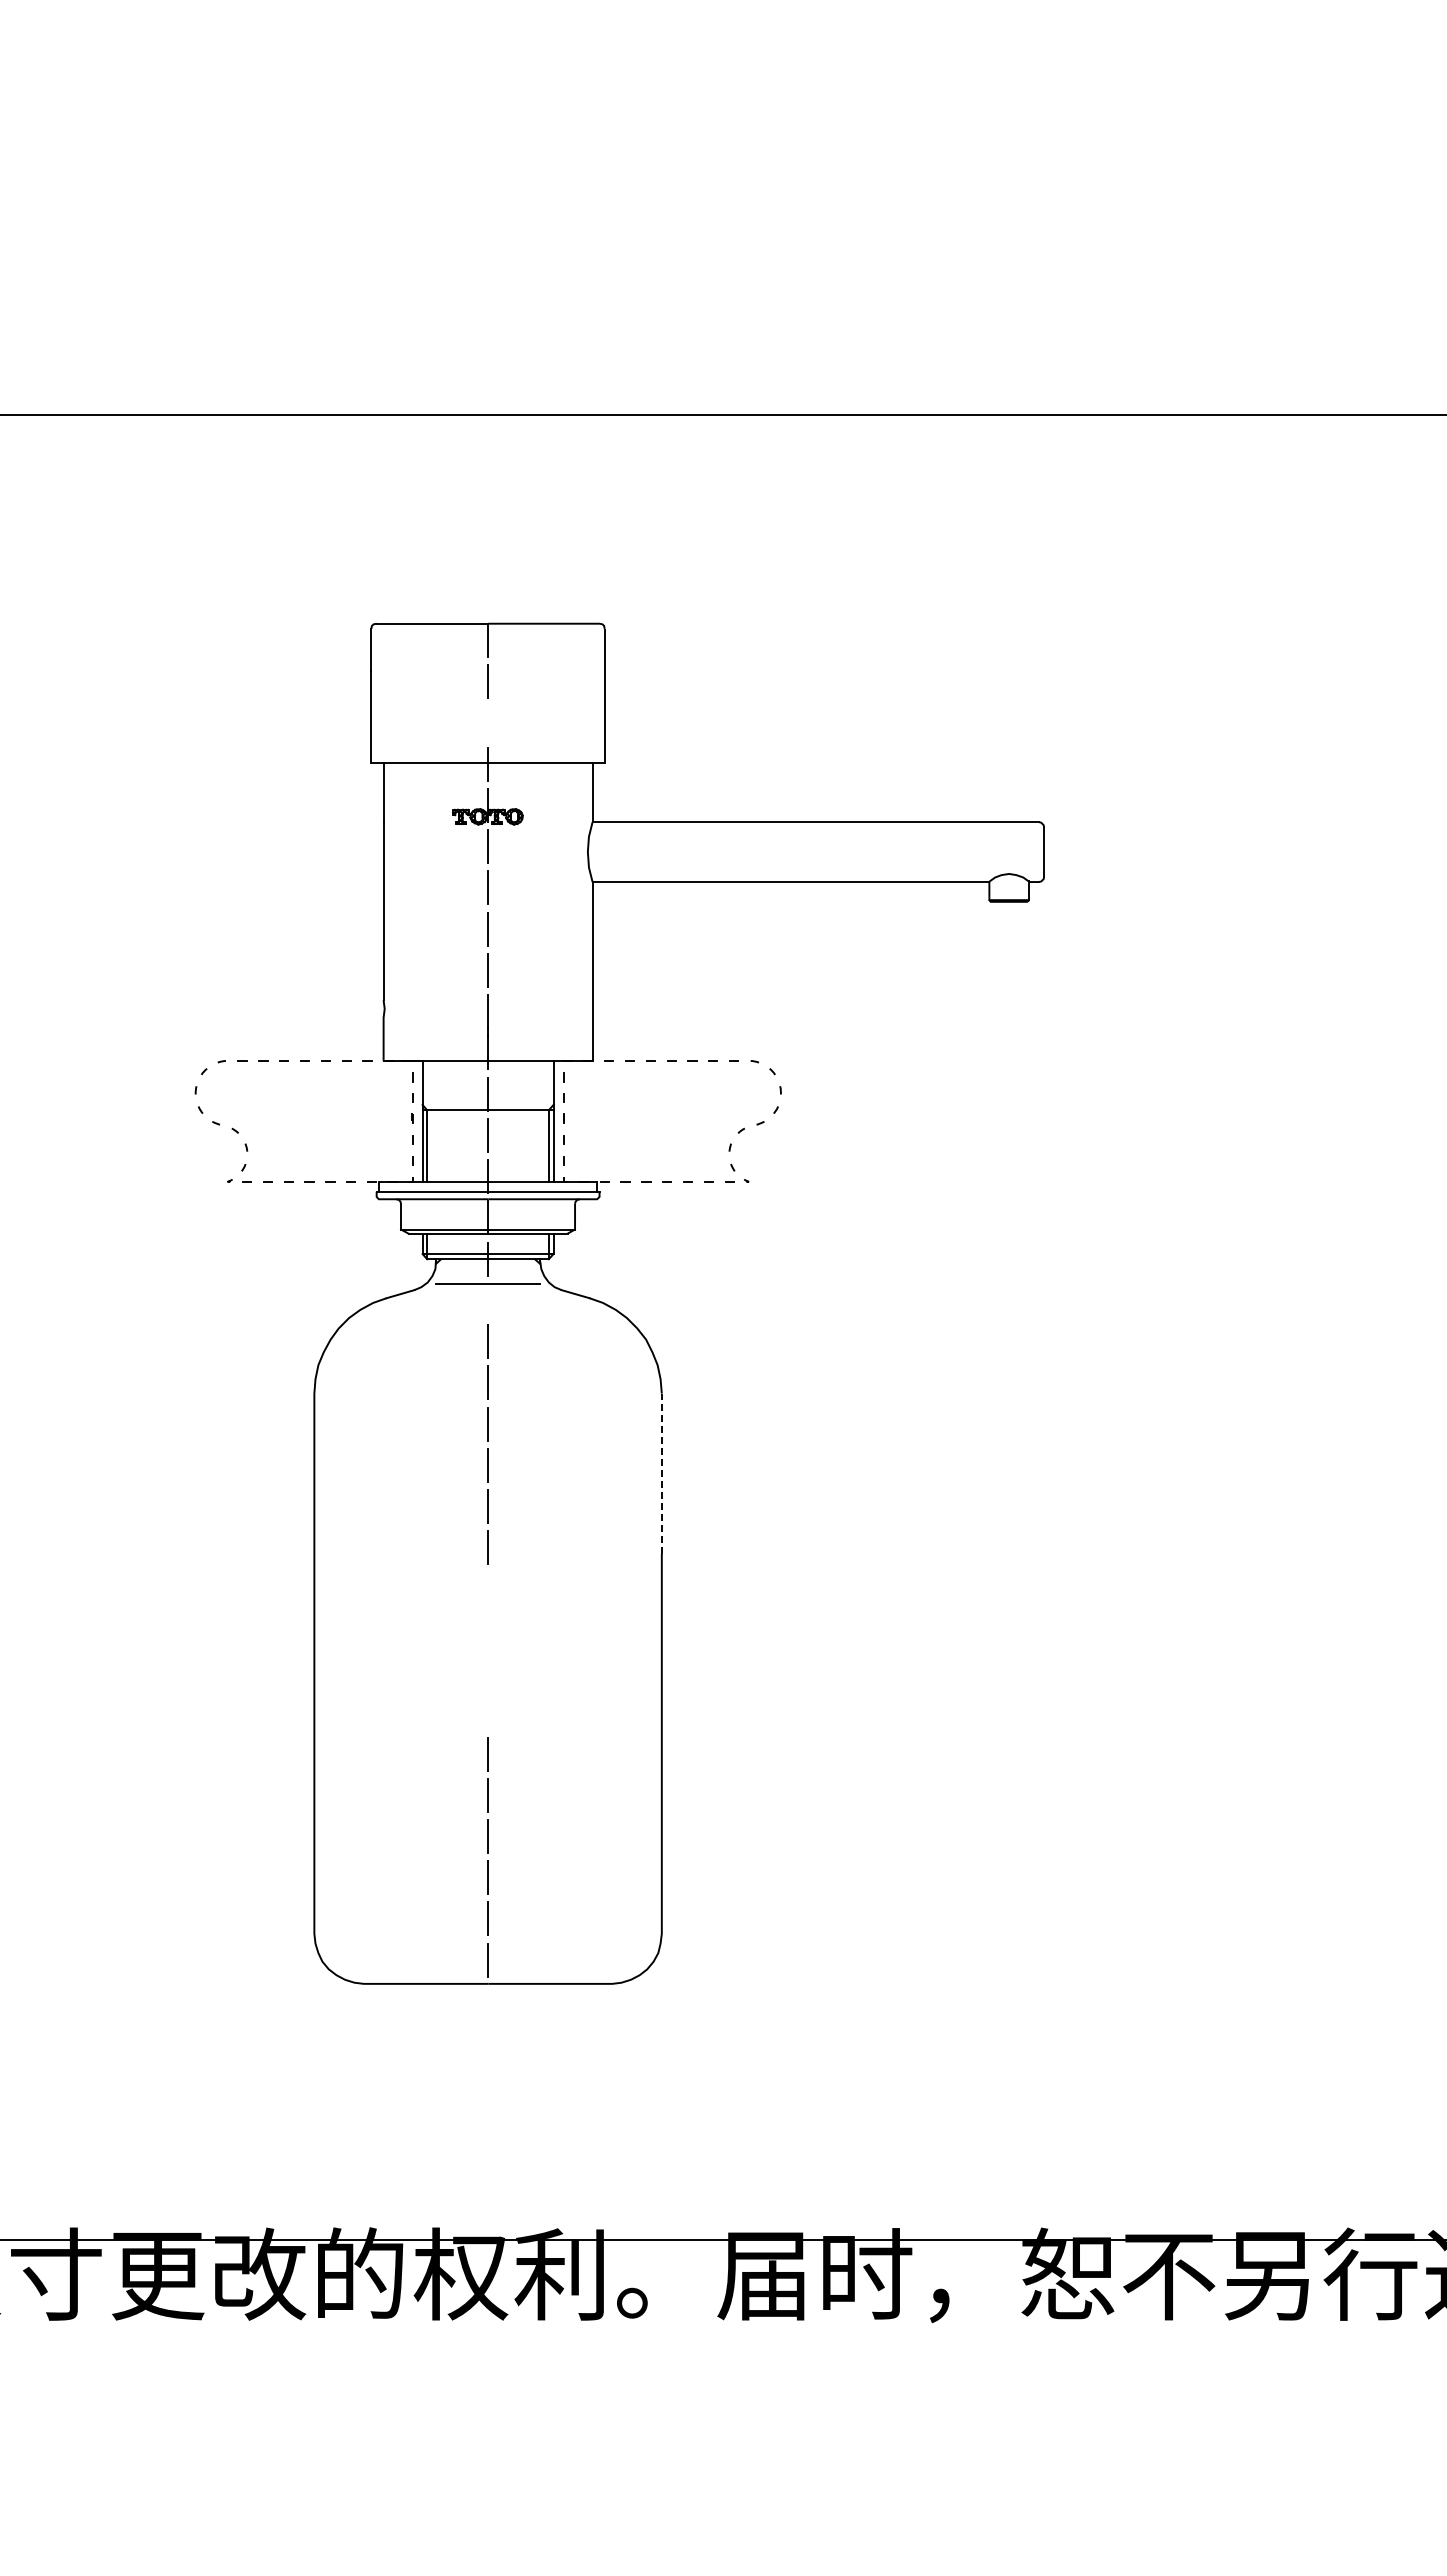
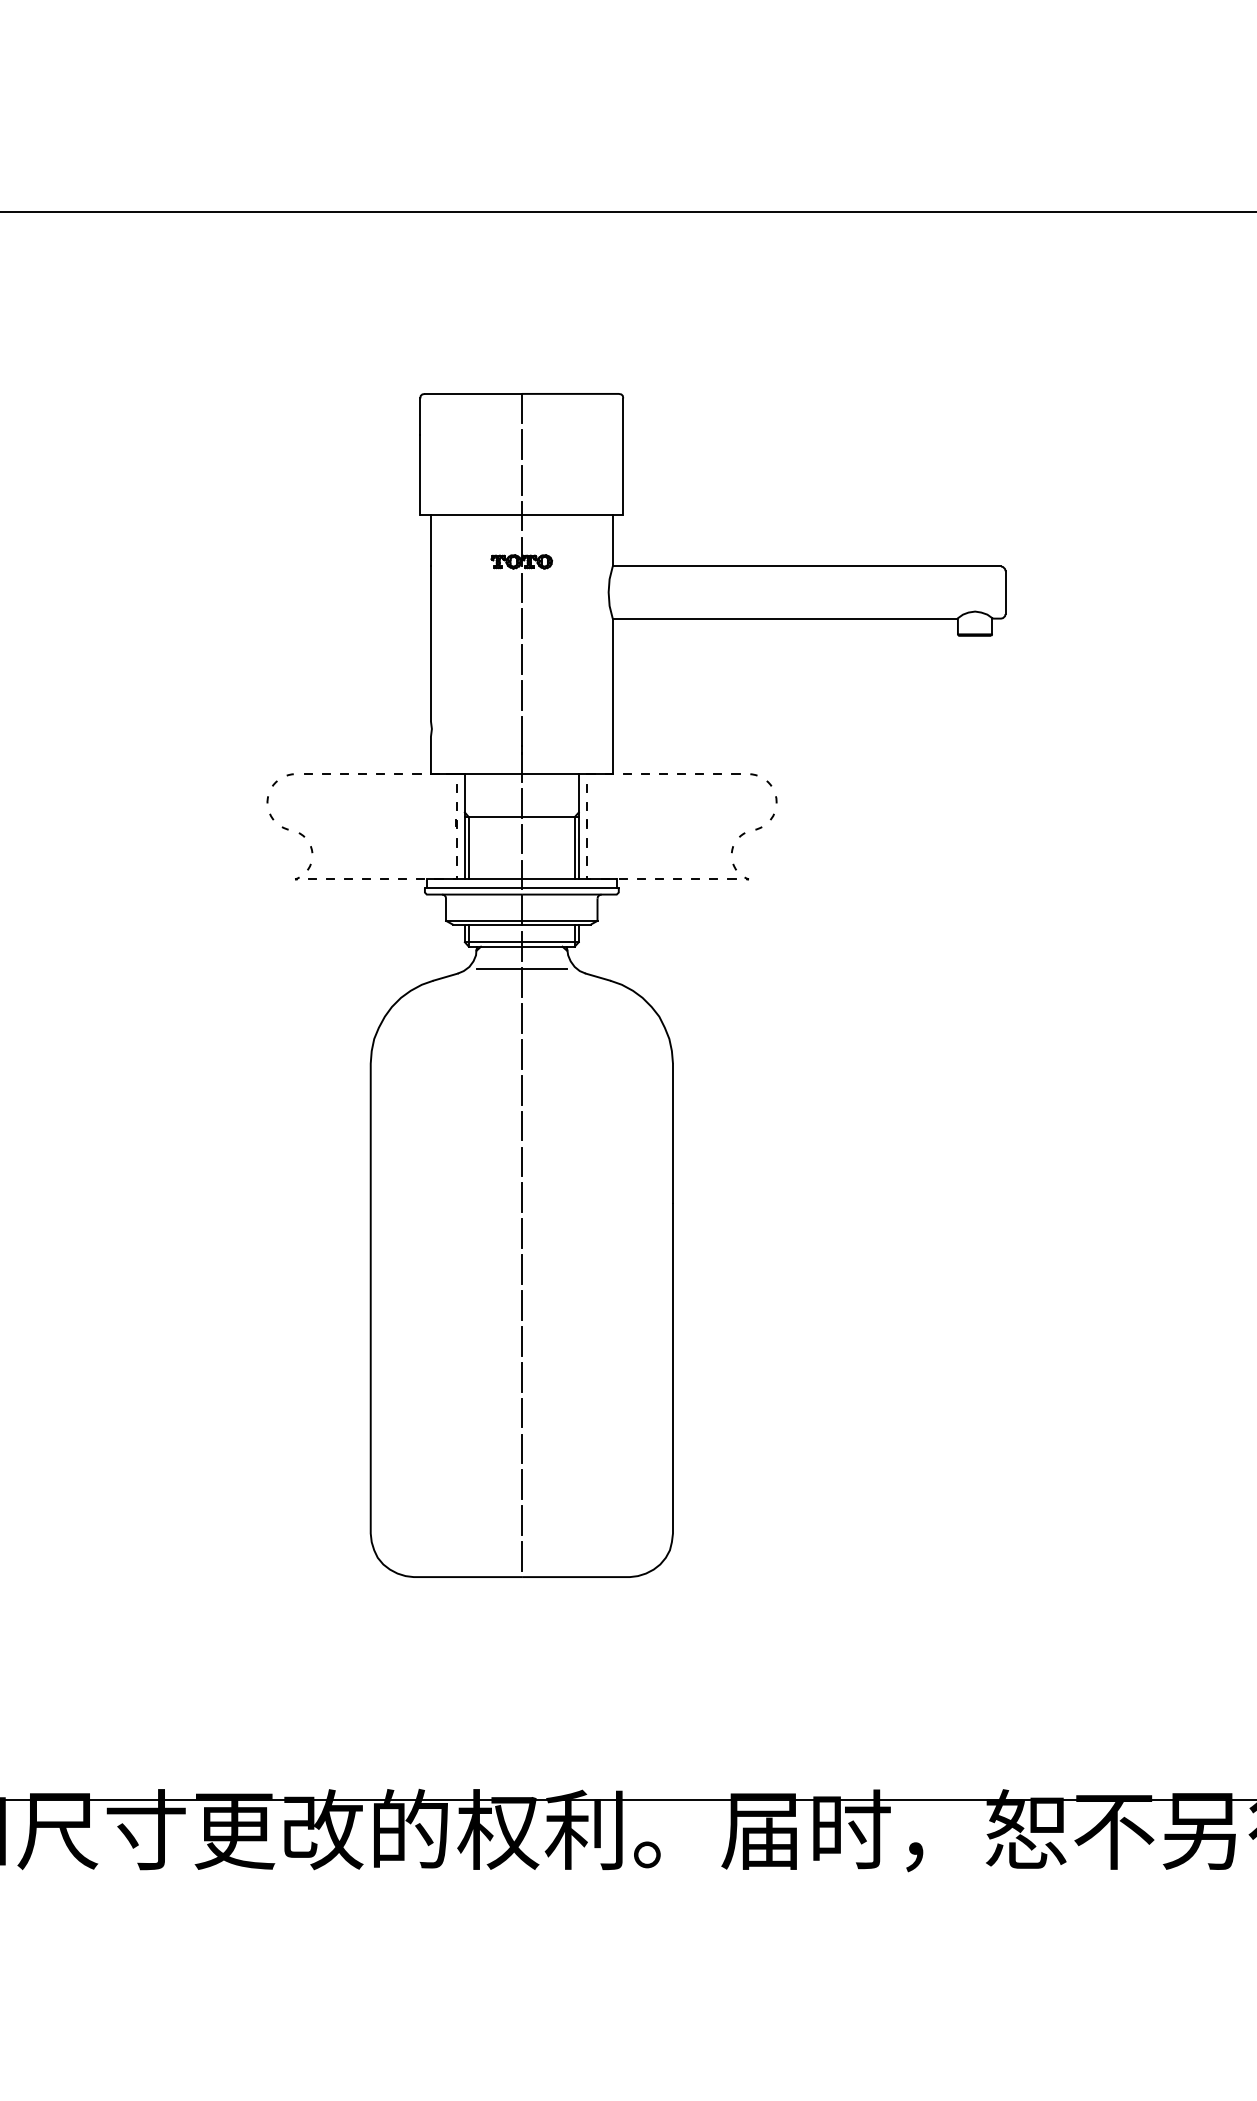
line: (488, 722) -> (522, 479), added
line: (488, 1299) -> (522, 981), added
line: (661, 1473) -> (672, 1133), dashed -> solid
line: (487, 1647) -> (521, 1284), added

